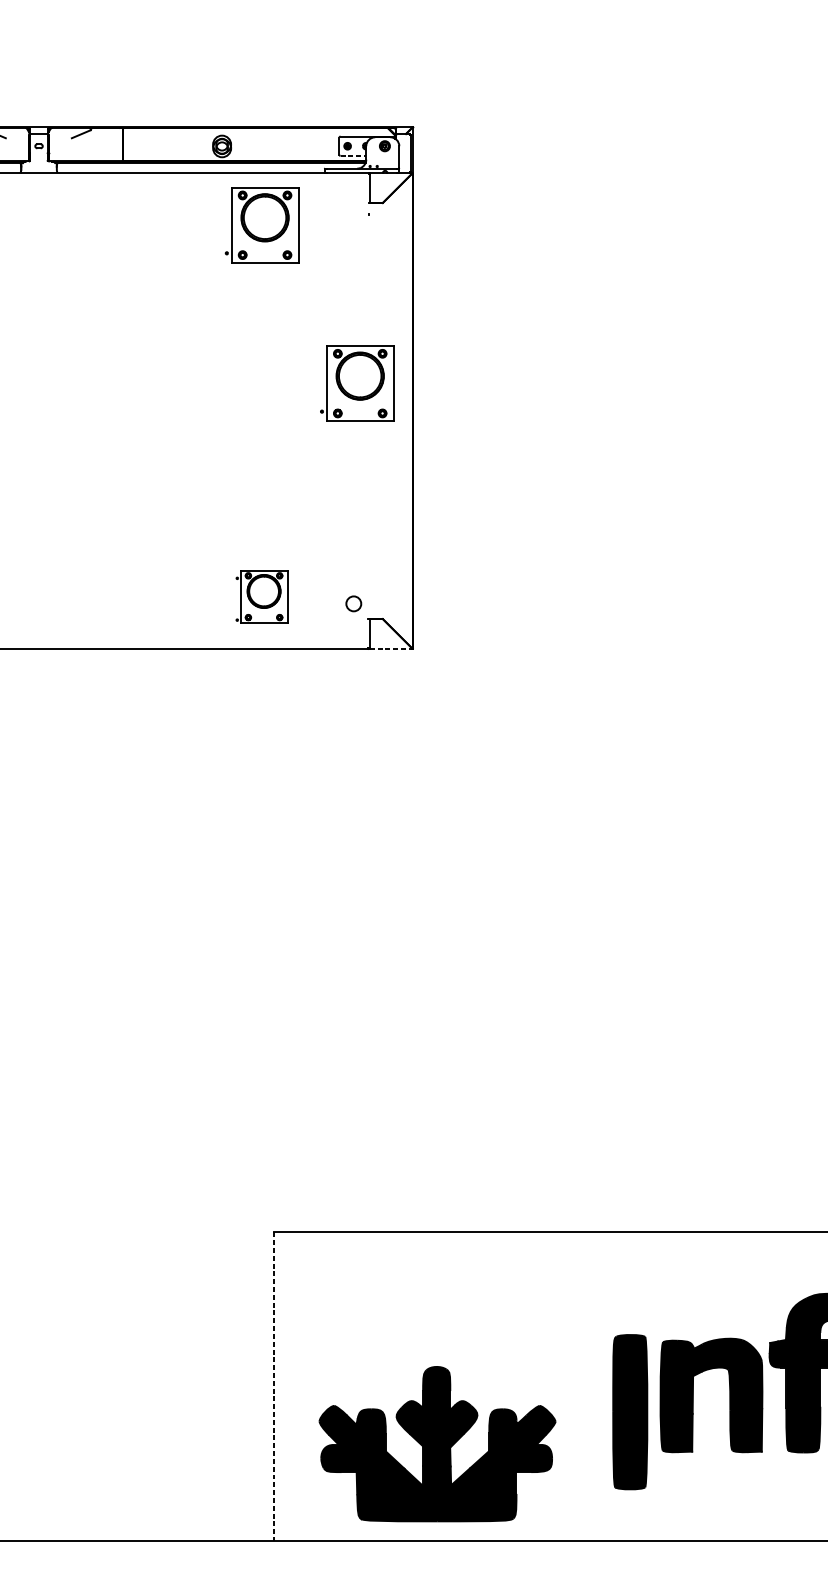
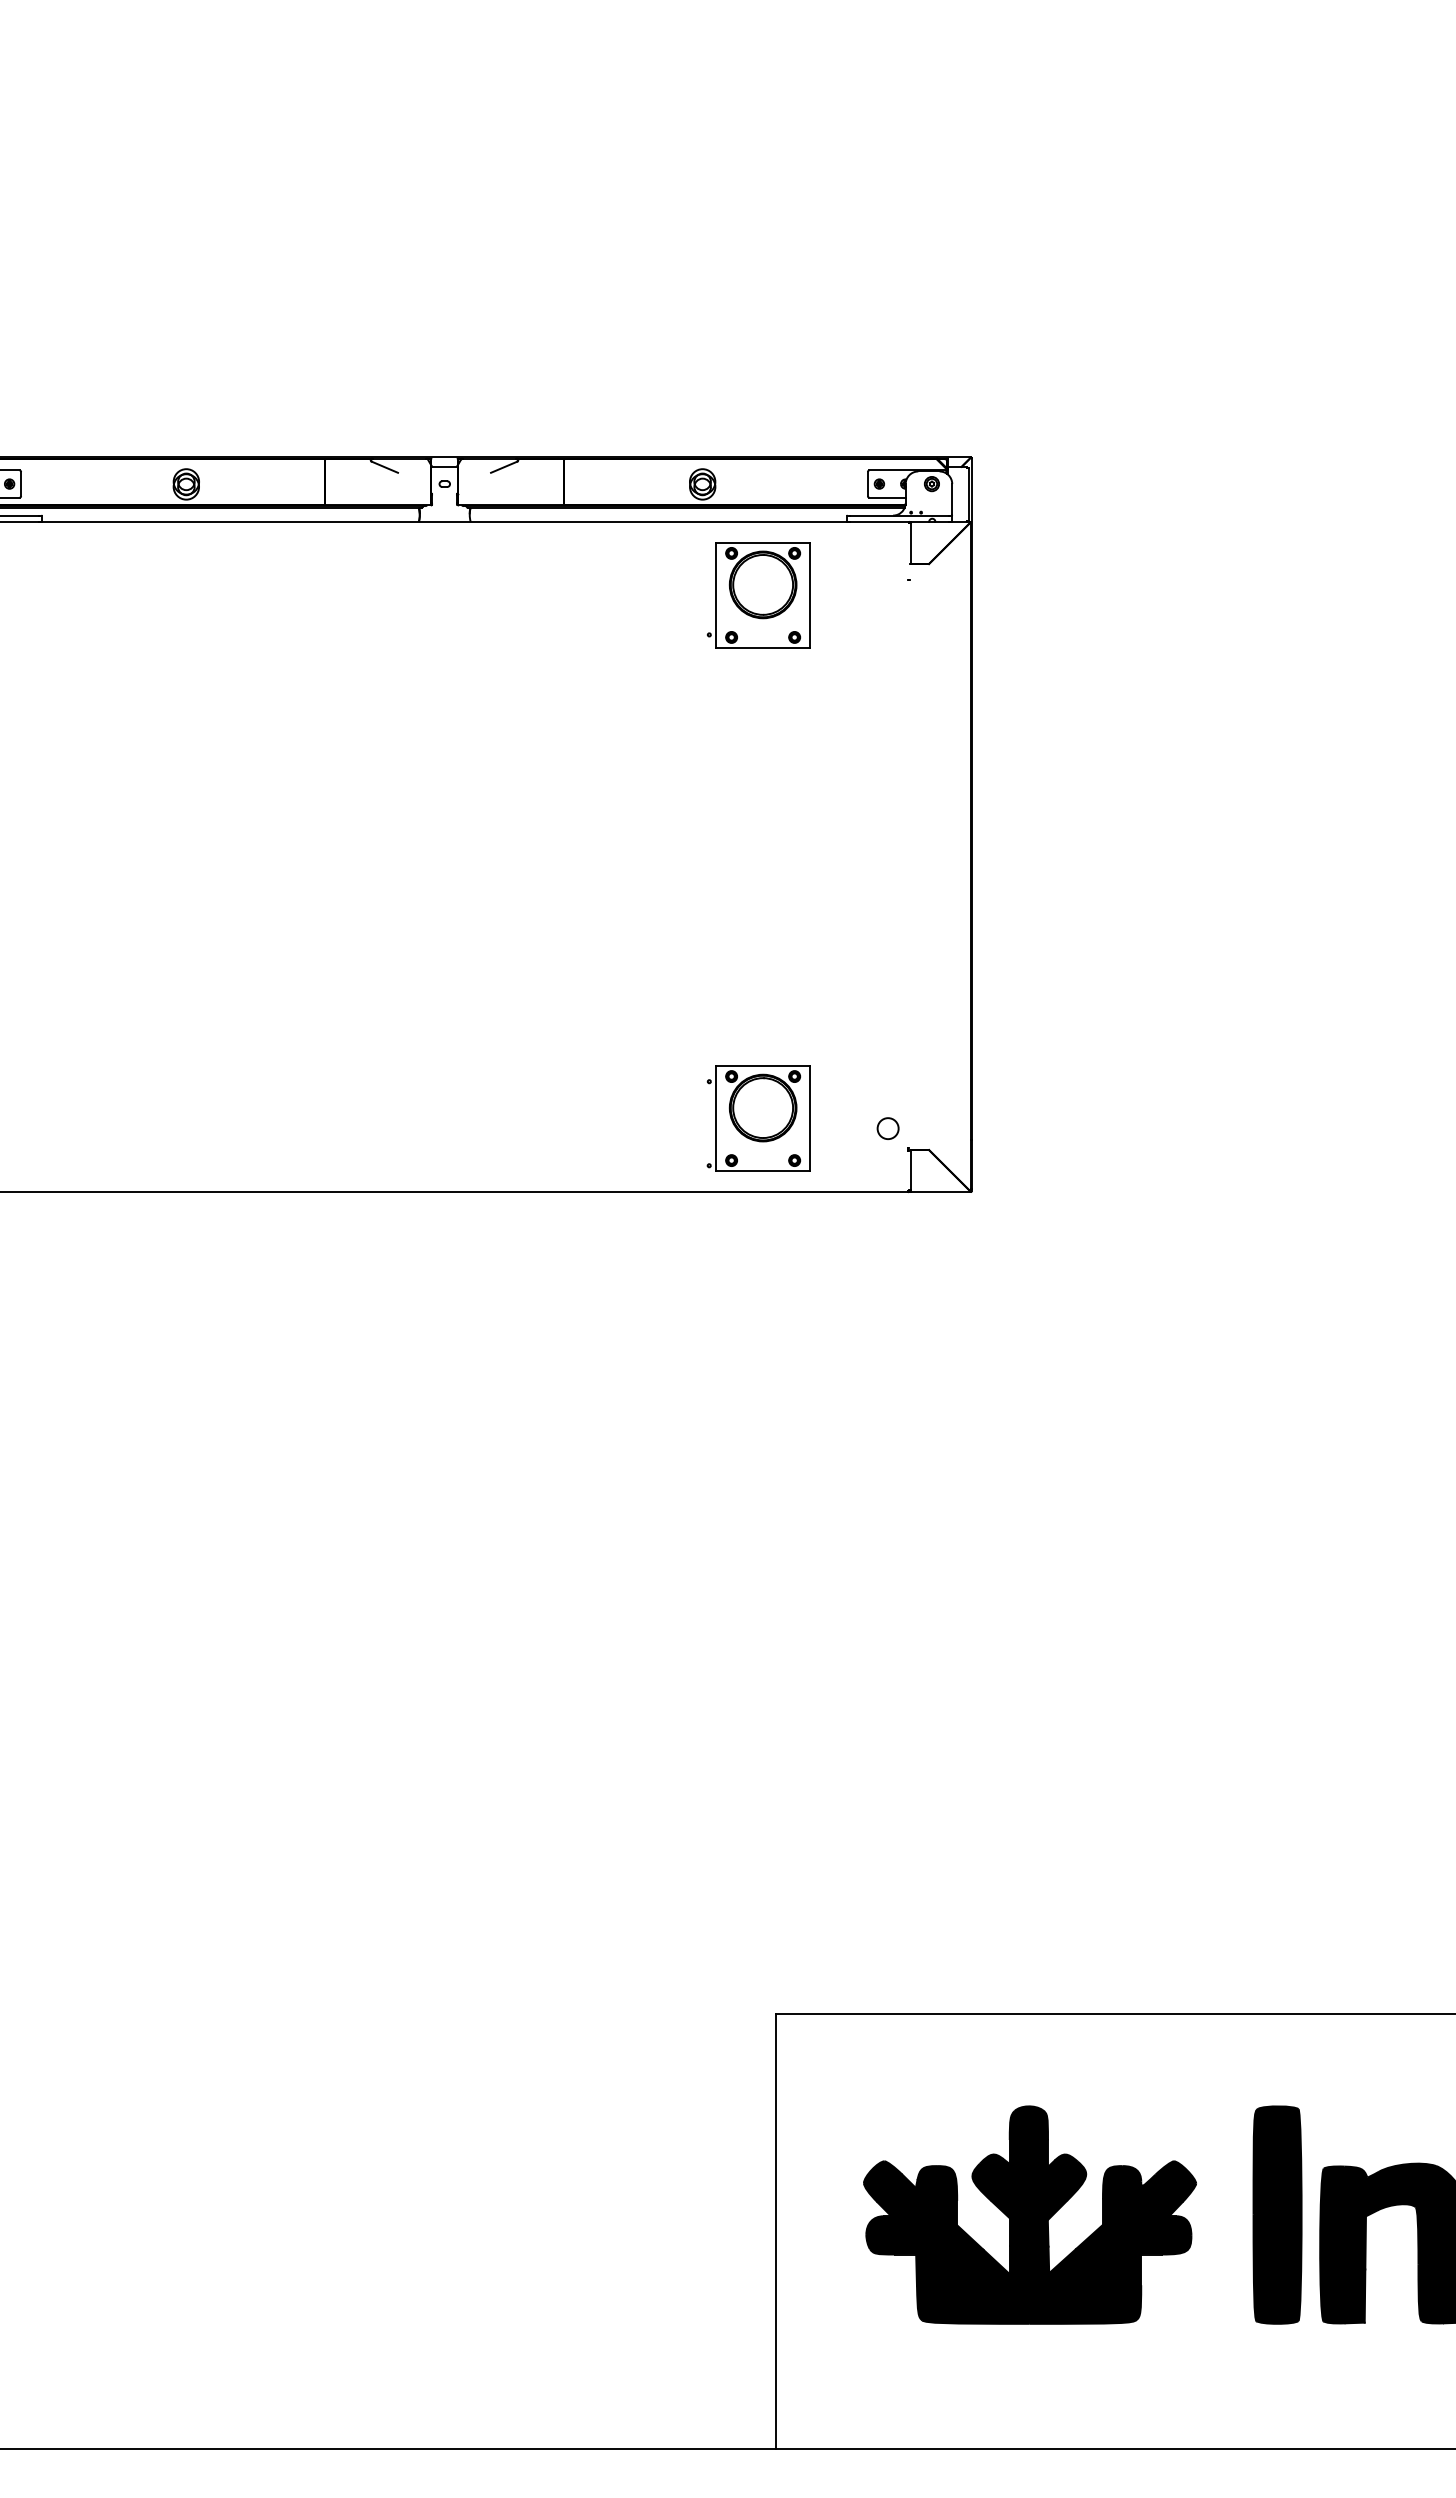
line: (354, 155) -> (888, 497), dashed -> solid
part: (356, 383) -> (892, 818), removed
part: (261, 596) -> (758, 1118), size x1.43
line: (390, 649) -> (940, 1192), dashed -> solid
line: (273, 1386) -> (775, 2231), dashed -> solid
part: (630, 1411) -> (1277, 2214), moved
part: (437, 1443) -> (1029, 2214), moved

